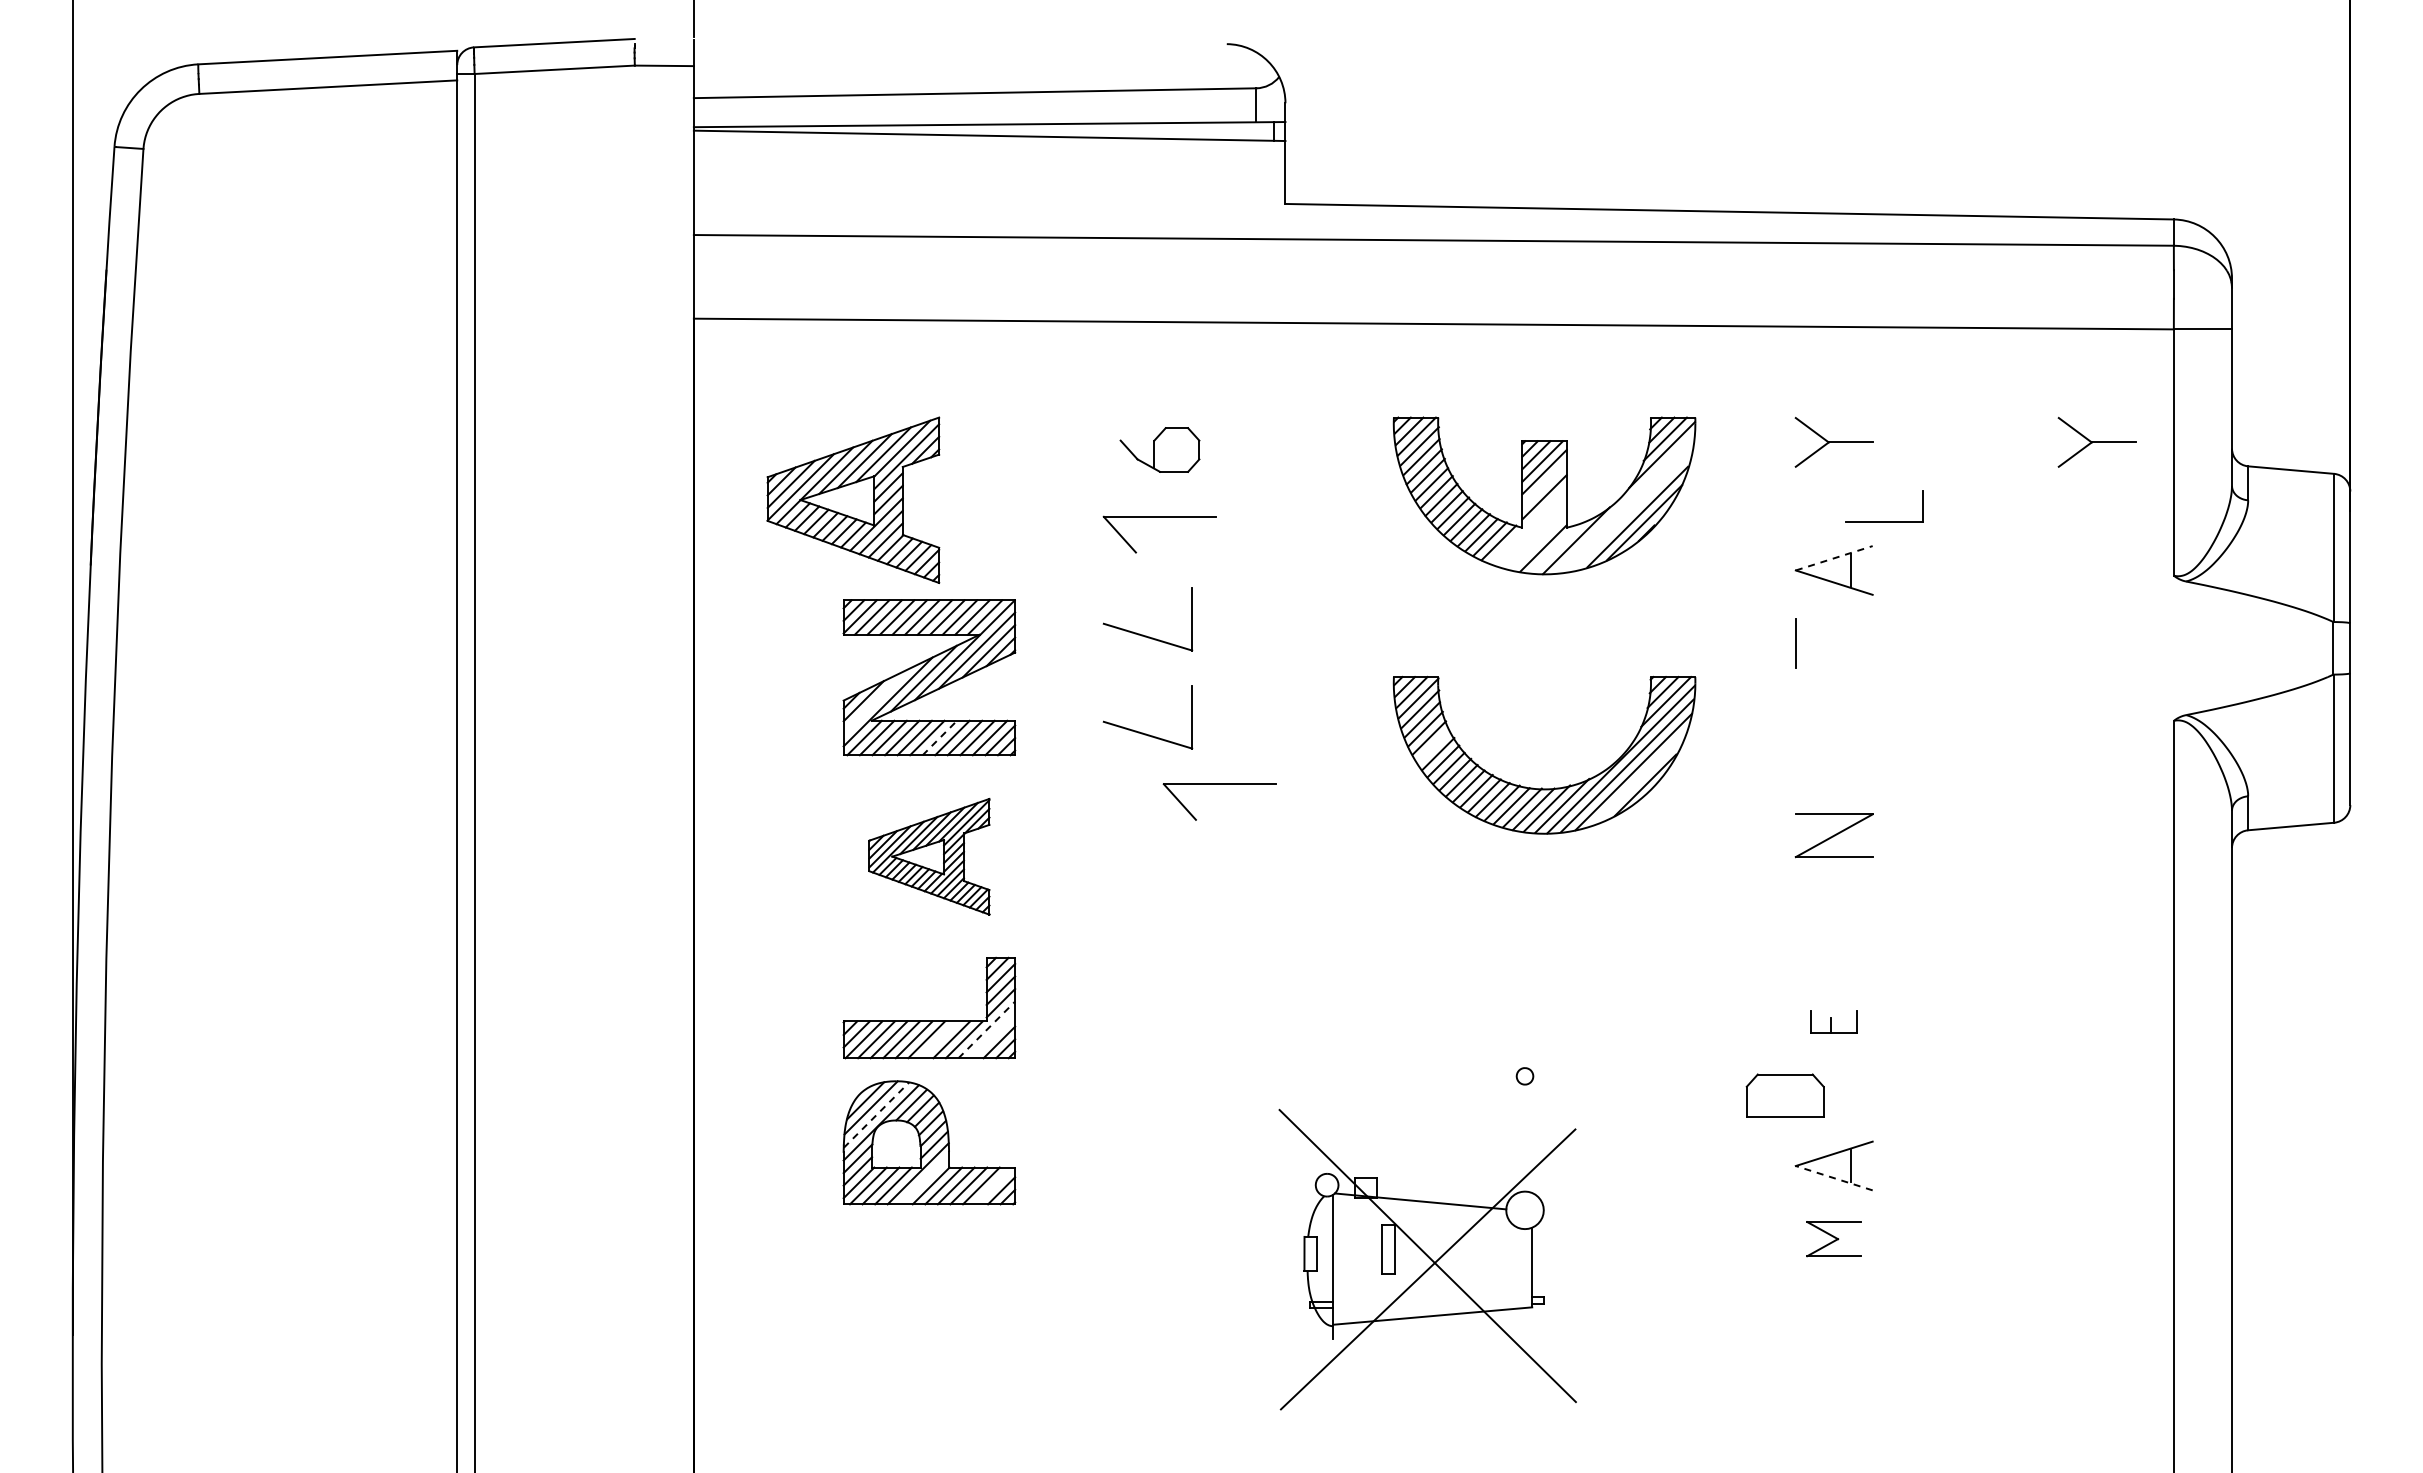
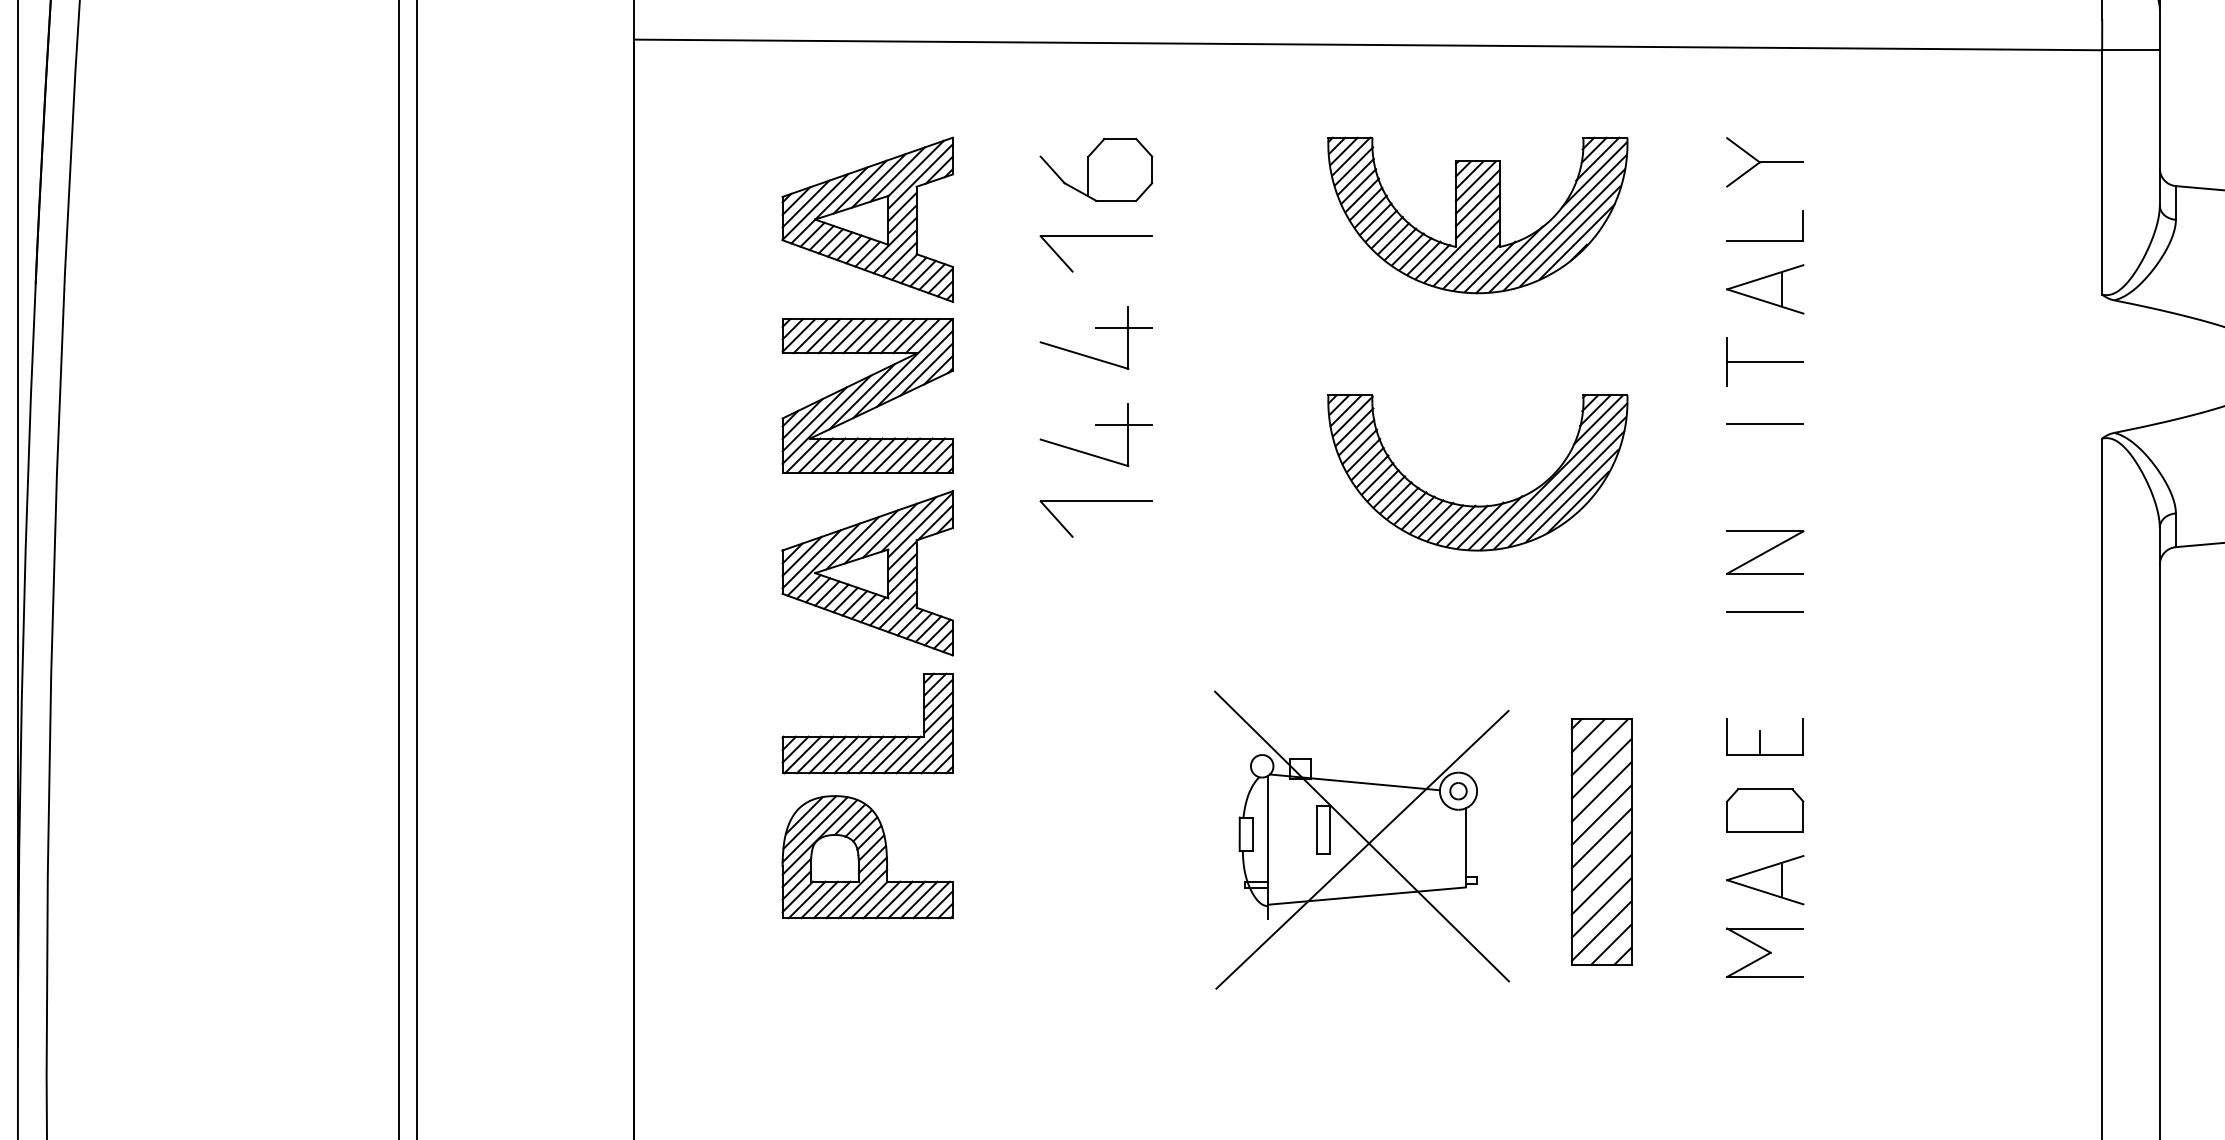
part: (2096, 442) -> (2025, 162), removed
part: (1159, 449) -> (1095, 169), size x1.43
line: (1544, 484) -> (1477, 204), added
part: (853, 499) -> (867, 219), moved
line: (1624, 503) -> (1557, 222), added
line: (1631, 510) -> (1564, 229), added
part: (1884, 521) -> (1765, 240), moved
line: (1528, 525) -> (1461, 244), added
line: (1533, 533) -> (1466, 252), added
line: (1537, 541) -> (1470, 260), added
line: (1556, 547) -> (1489, 266), added
line: (1834, 558) -> (1765, 277), dashed -> solid
line: (1188, 608) -> (1124, 327), added
line: (1833, 643) -> (1764, 361), added
line: (875, 701) -> (814, 419), added
line: (1833, 706) -> (1764, 424), added
line: (1188, 707) -> (1124, 425), added
line: (940, 737) -> (878, 455), dashed -> solid
line: (1433, 746) -> (1367, 464), added
line: (1639, 778) -> (1572, 495), added
part: (1219, 784) -> (1095, 501), moved
part: (929, 856) -> (867, 573), size x1.43
line: (1833, 895) -> (1764, 611), added
part: (1834, 1021) -> (1765, 736), size x1.67
line: (987, 1029) -> (925, 744), dashed -> solid
line: (993, 1036) -> (931, 751), added
line: (938, 1039) -> (876, 754), added
part: (1784, 1095) -> (1764, 810), moved
line: (876, 1114) -> (815, 829), dashed -> solid
part: (1669, 1127) -> (1601, 841), added
line: (1833, 1178) -> (1764, 892), dashed -> solid
line: (924, 1179) -> (862, 893), added
line: (993, 1185) -> (931, 899), added
part: (1833, 1238) -> (1764, 952), size x1.43
part: (1427, 1259) -> (1361, 839), moved

